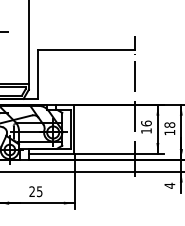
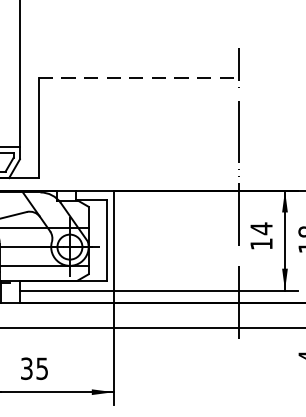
line: (86, 50) -> (138, 78), solid -> dashed
text: (146, 123) -> (261, 228), 16 -> 14
text: (31, 191) -> (25, 368), 25 -> 35

